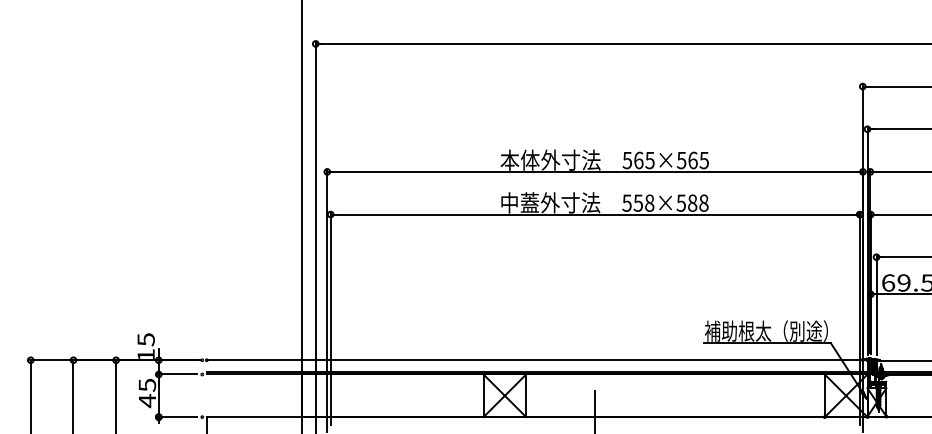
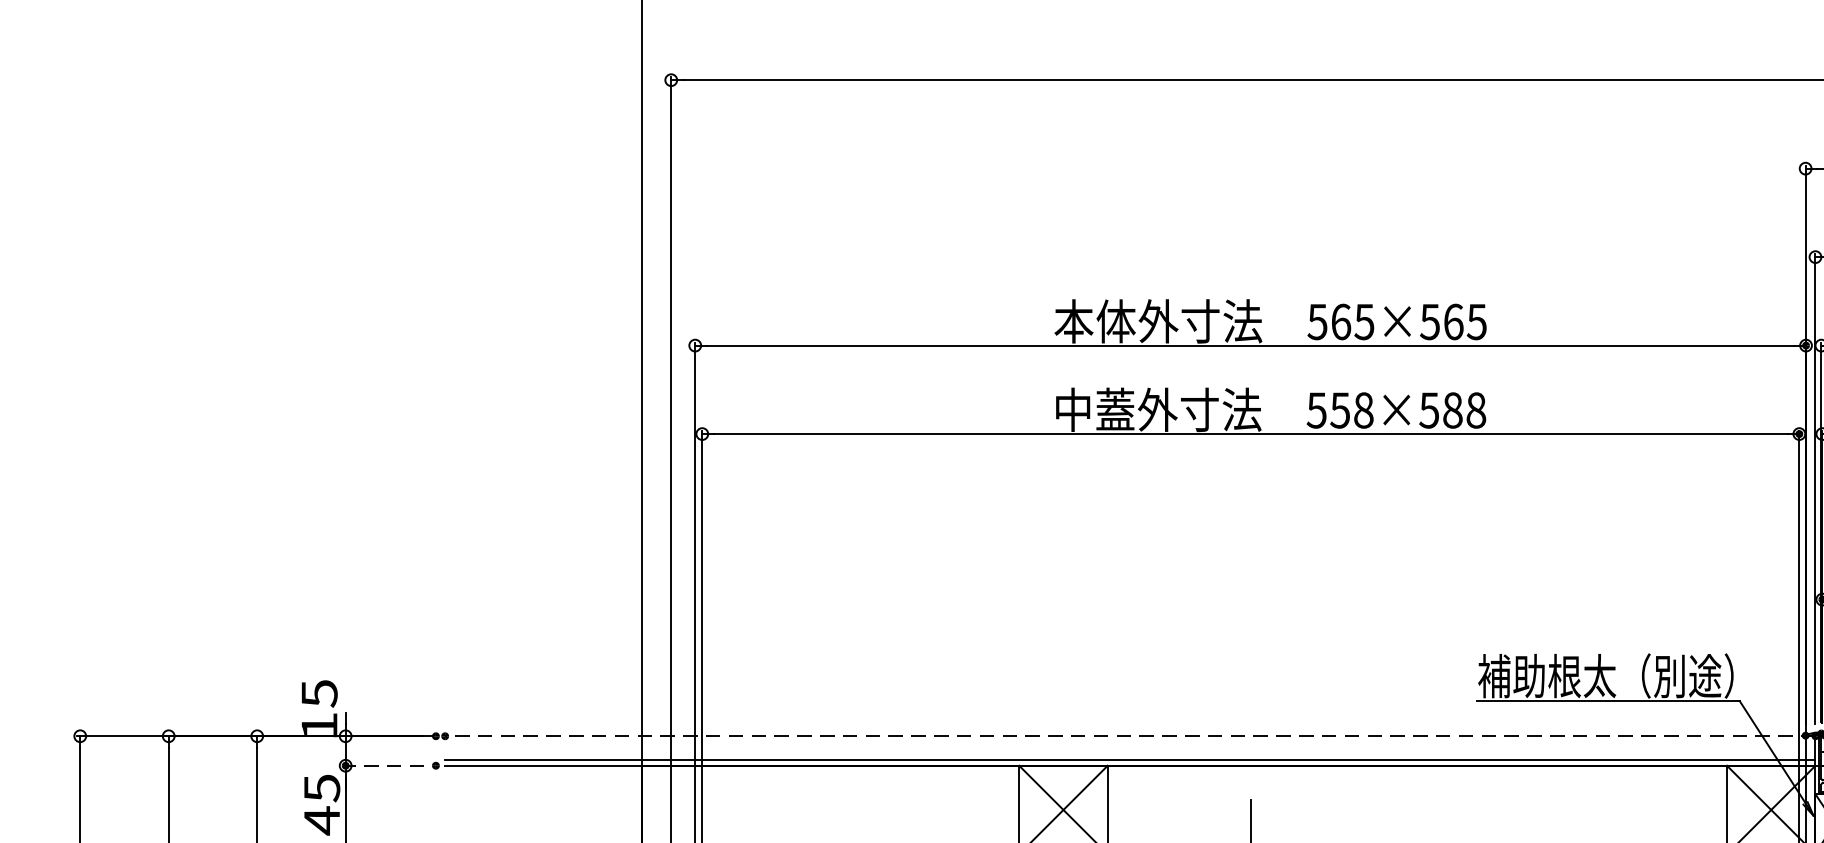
line: (536, 360) -> (1129, 736), solid -> dashed
line: (176, 374) -> (382, 765), solid -> dashed

